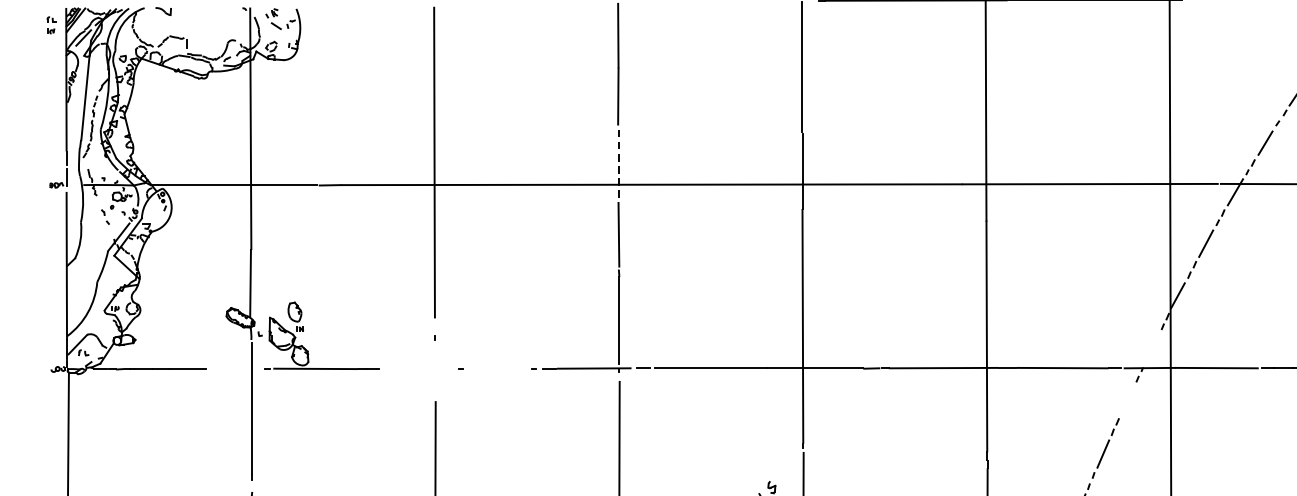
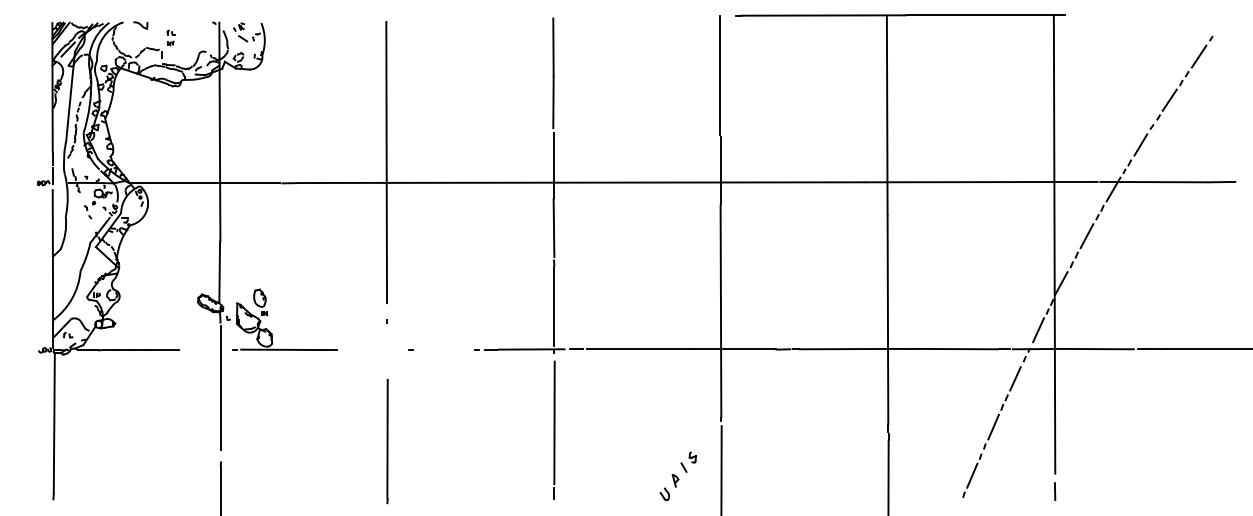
part: (50, 24) -> (170, 37), moved
line: (618, 165) -> (553, 165), dashed -> solid
line: (1152, 347) -> (1038, 330), added
line: (1127, 400) -> (1015, 378), added

